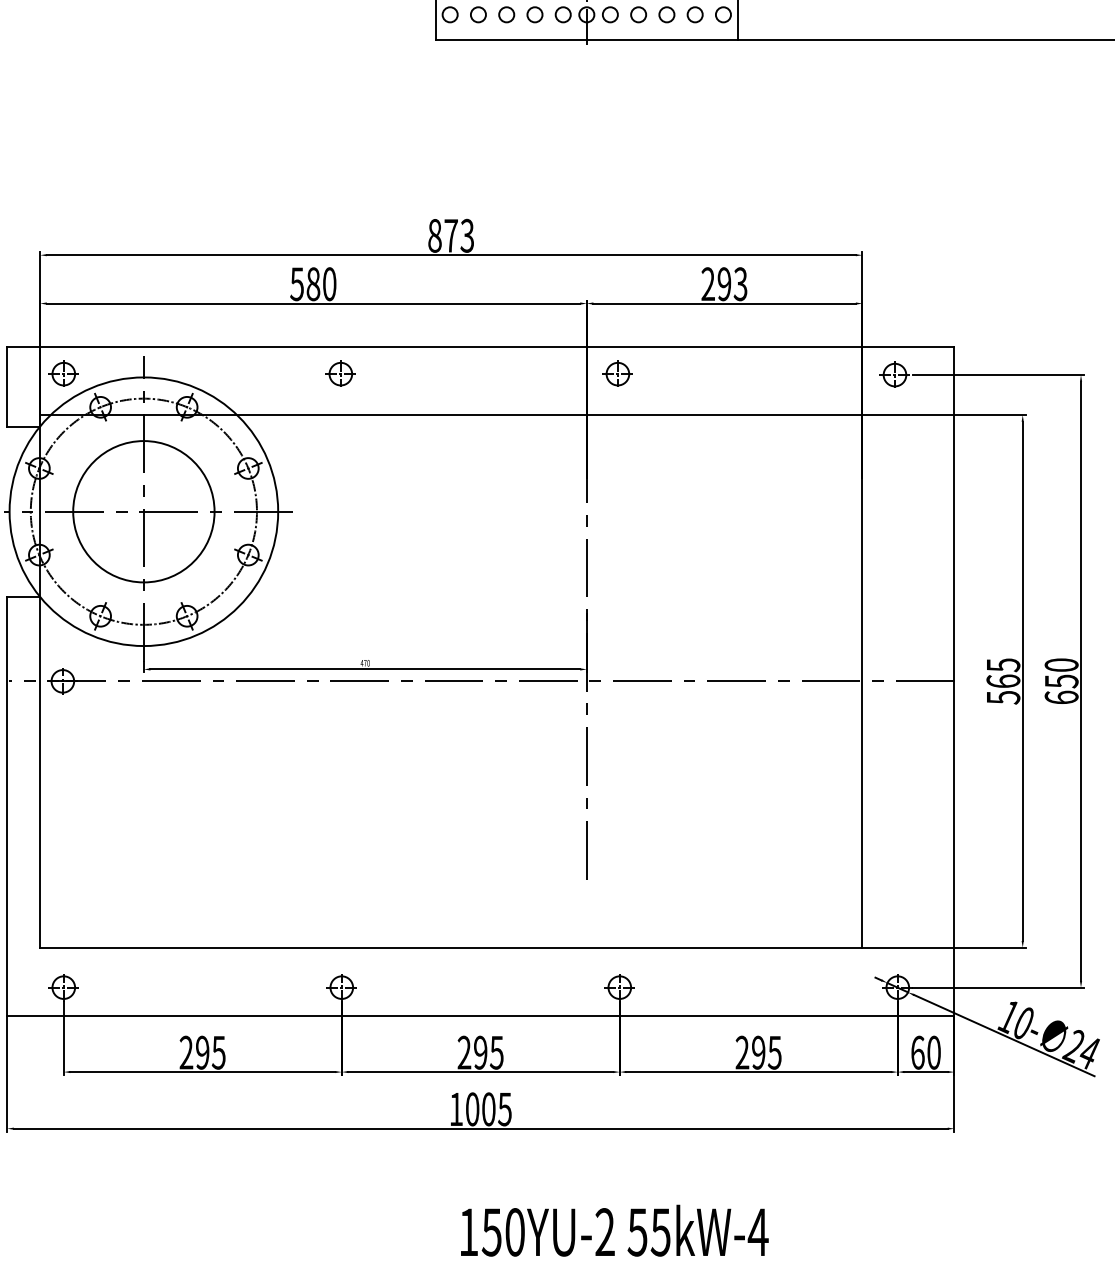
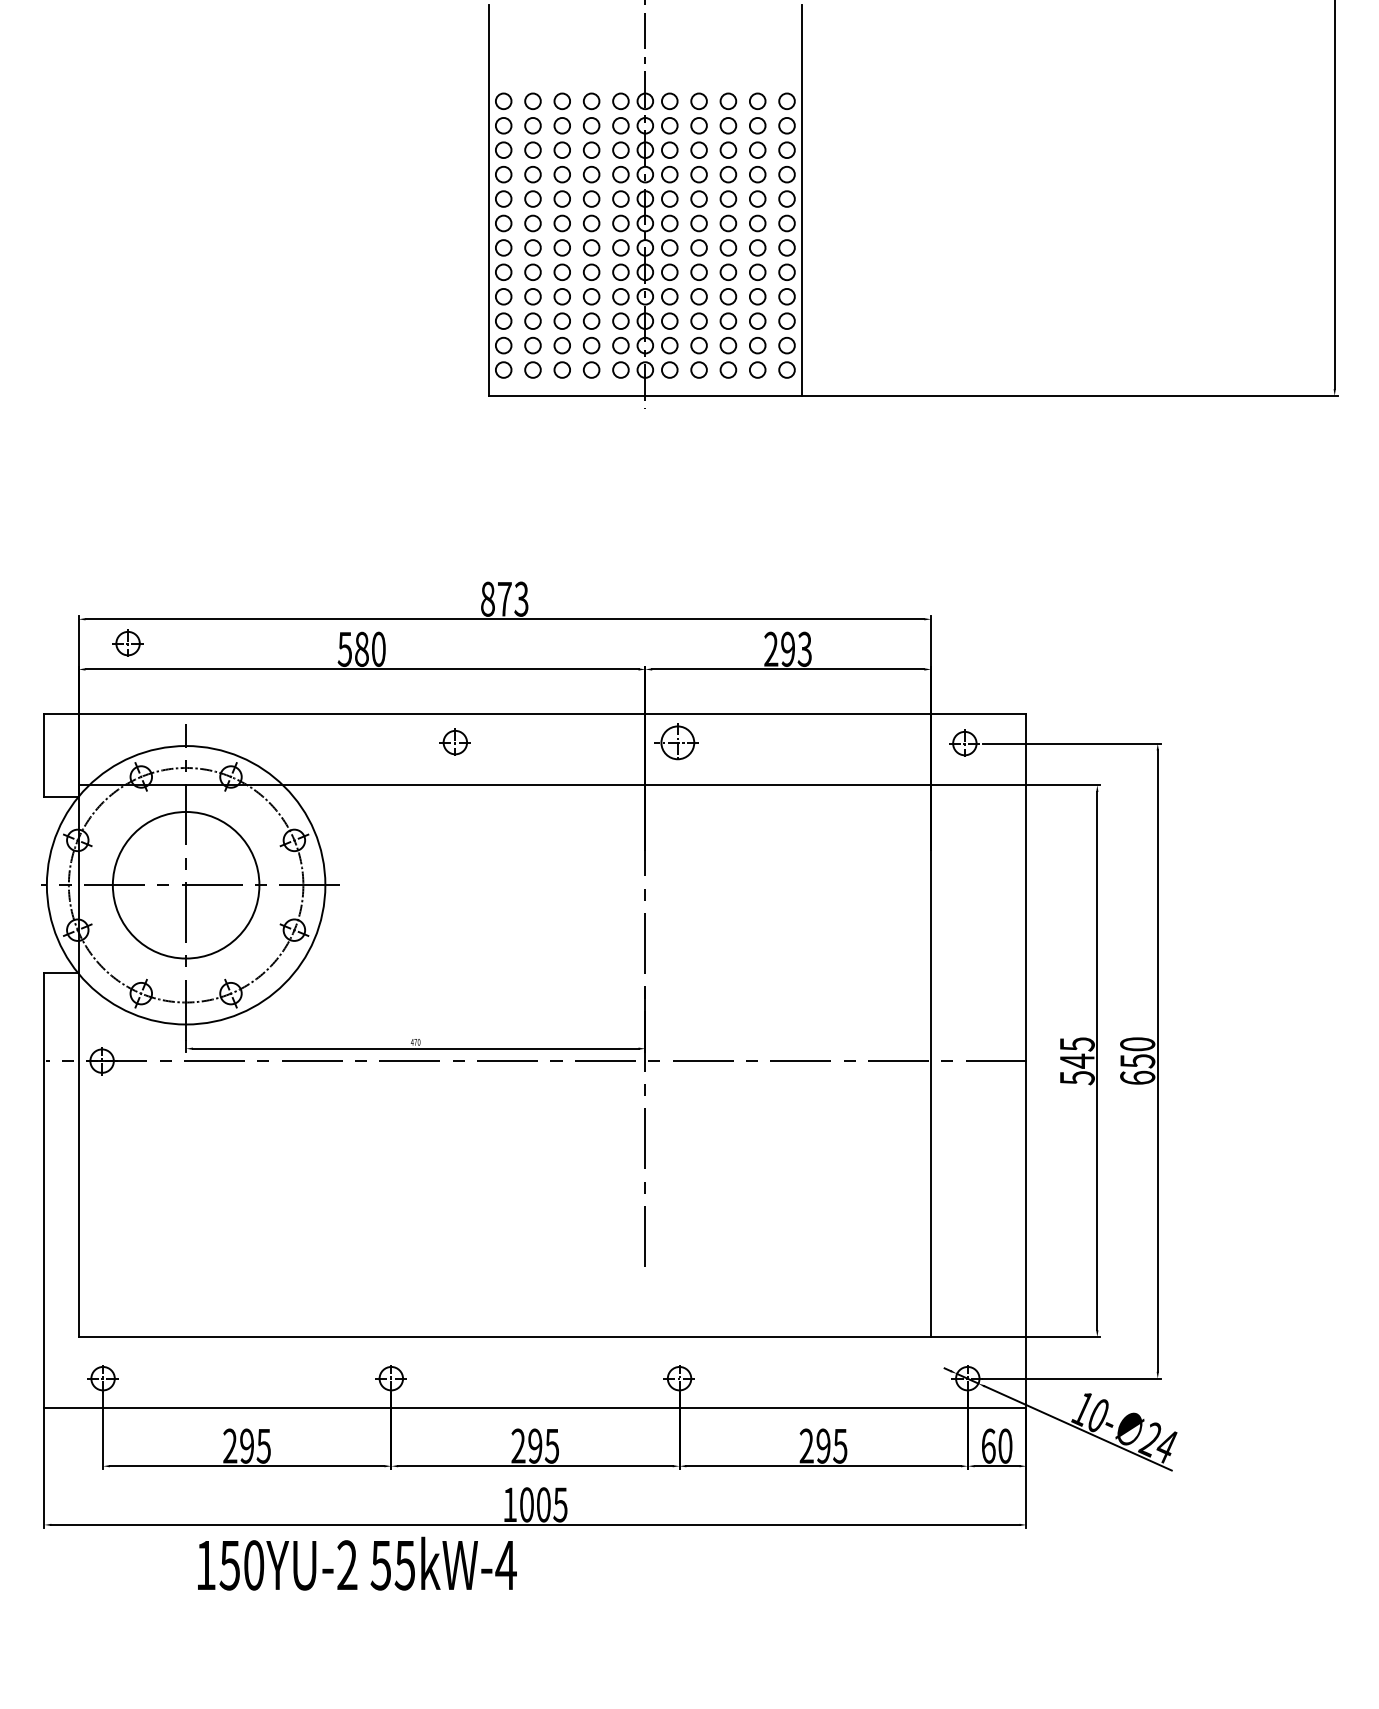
part: (63, 373) -> (127, 642), moved
part: (340, 373) -> (454, 741), moved
part: (616, 373) -> (676, 741), size x1.4
text: (1002, 680) -> (1076, 1060), 565 -> 545
text: (614, 1230) -> (357, 1563), moved

